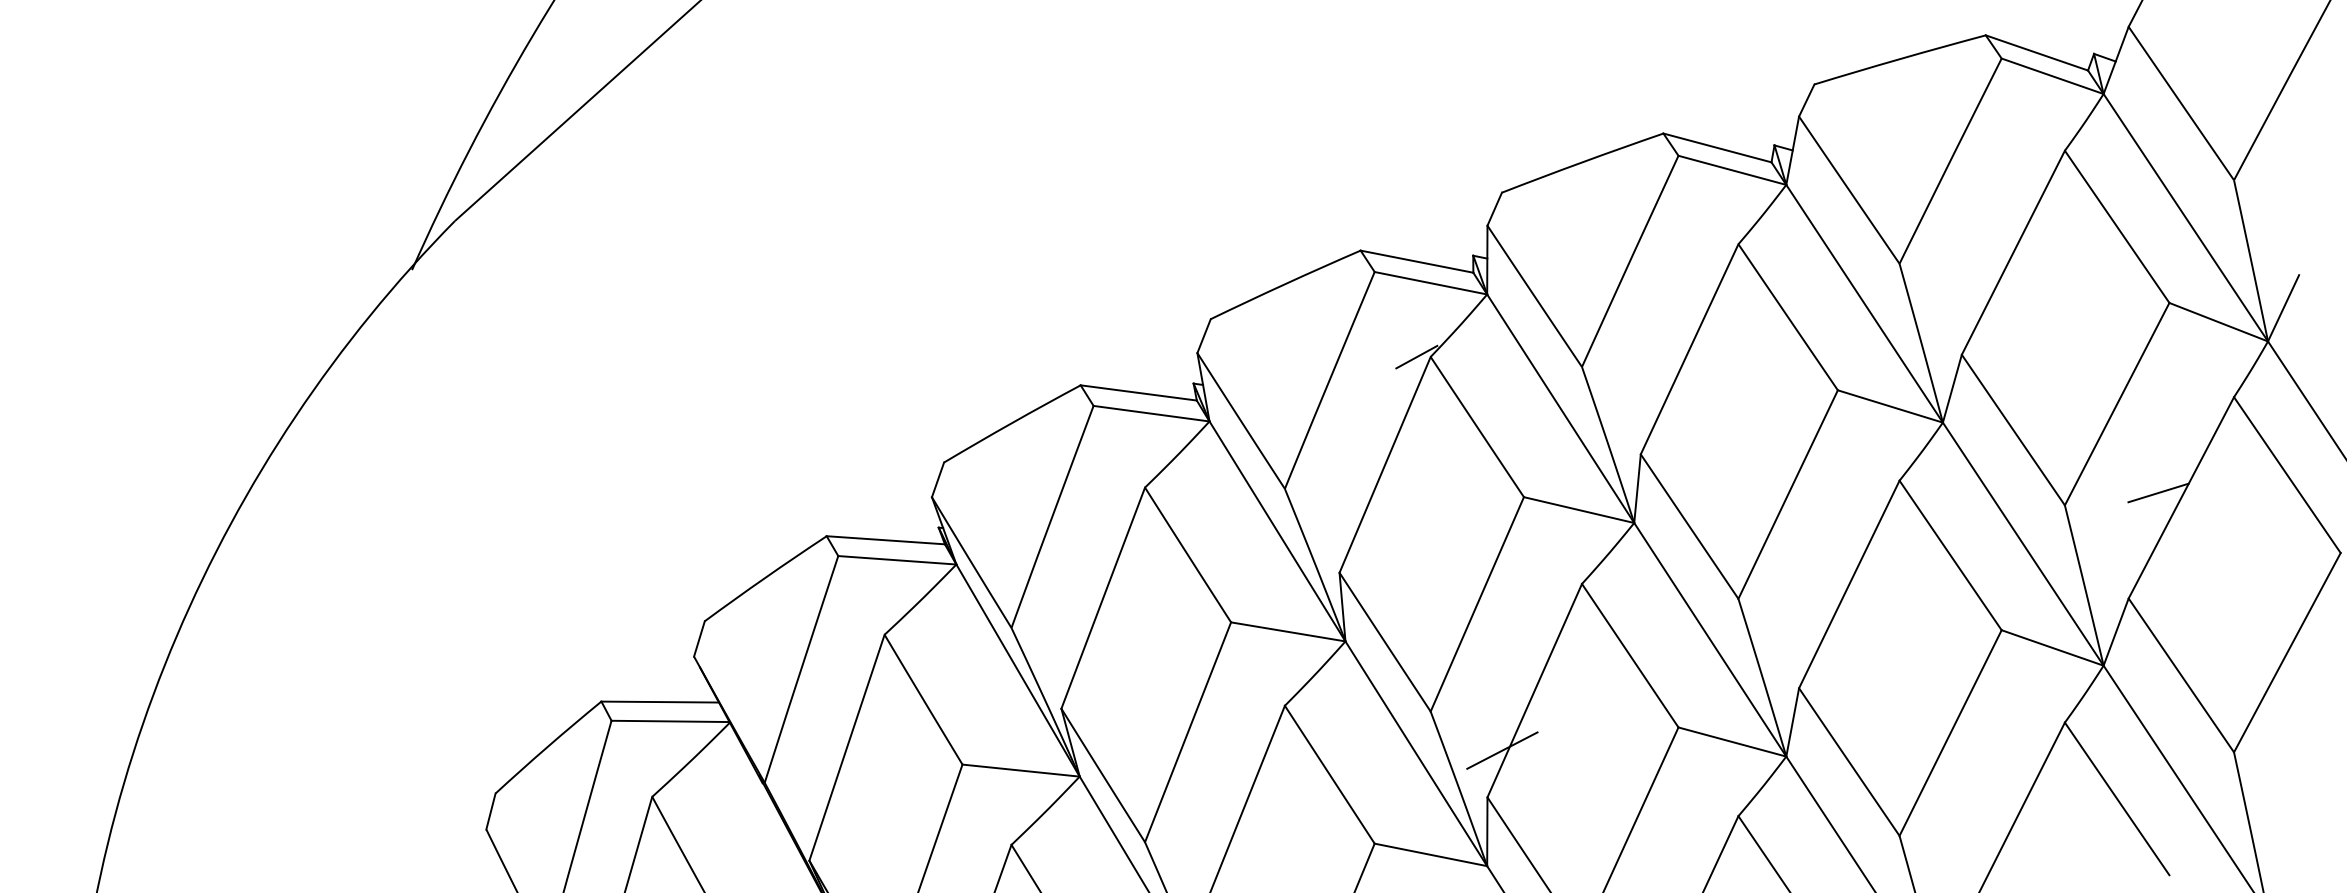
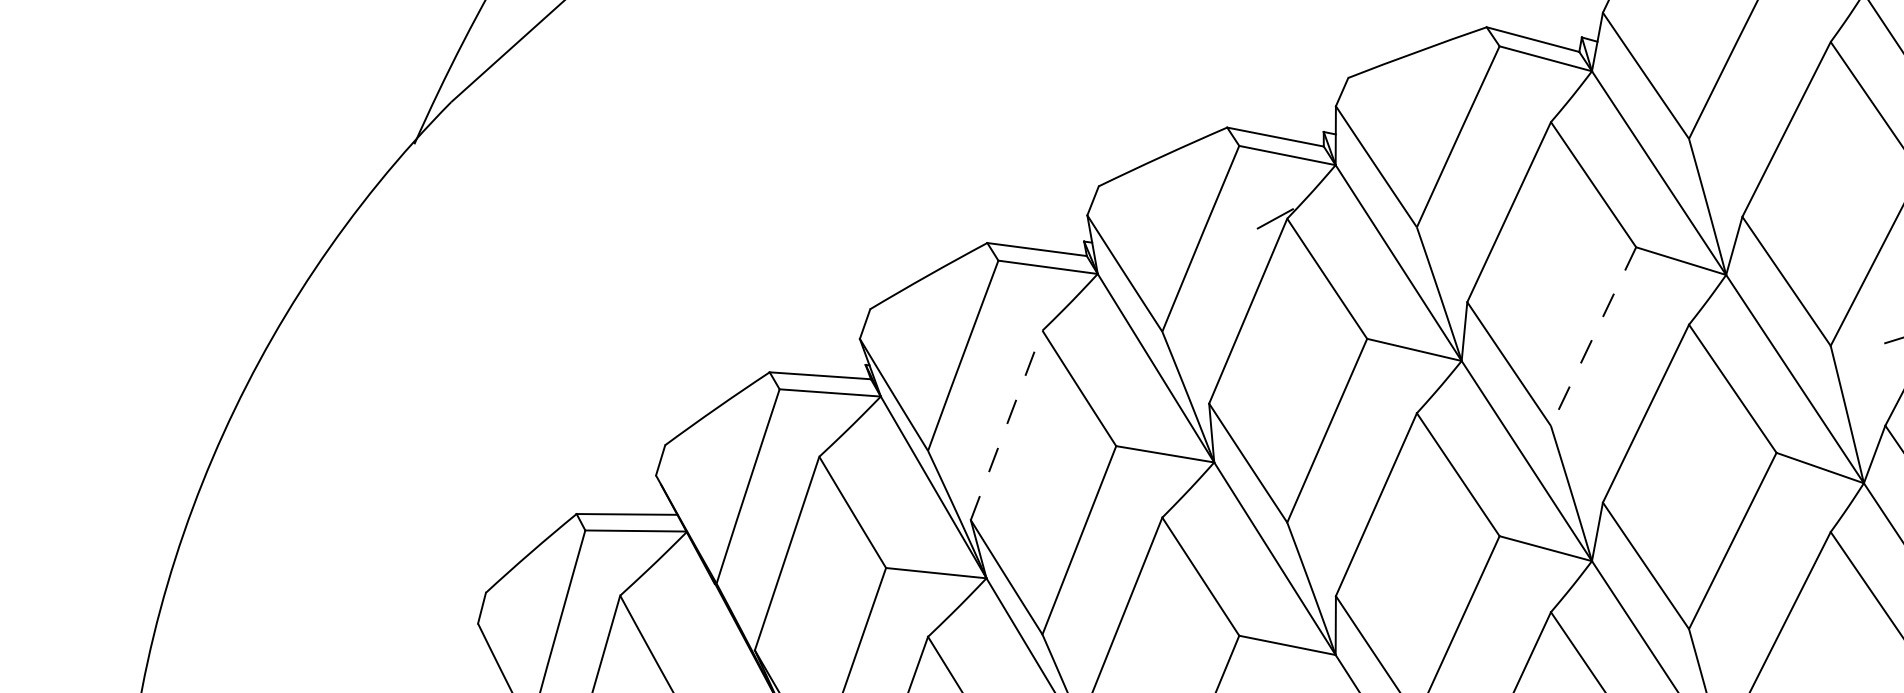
line: (1788, 494) -> (1593, 336), solid -> dashed
line: (1103, 597) -> (1006, 424), solid -> dashed
line: (1502, 750) -> (1348, 555), removed

